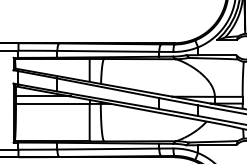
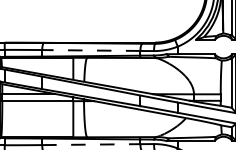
line: (108, 51) -> (91, 50), solid -> dashed
line: (108, 149) -> (91, 145), solid -> dashed

